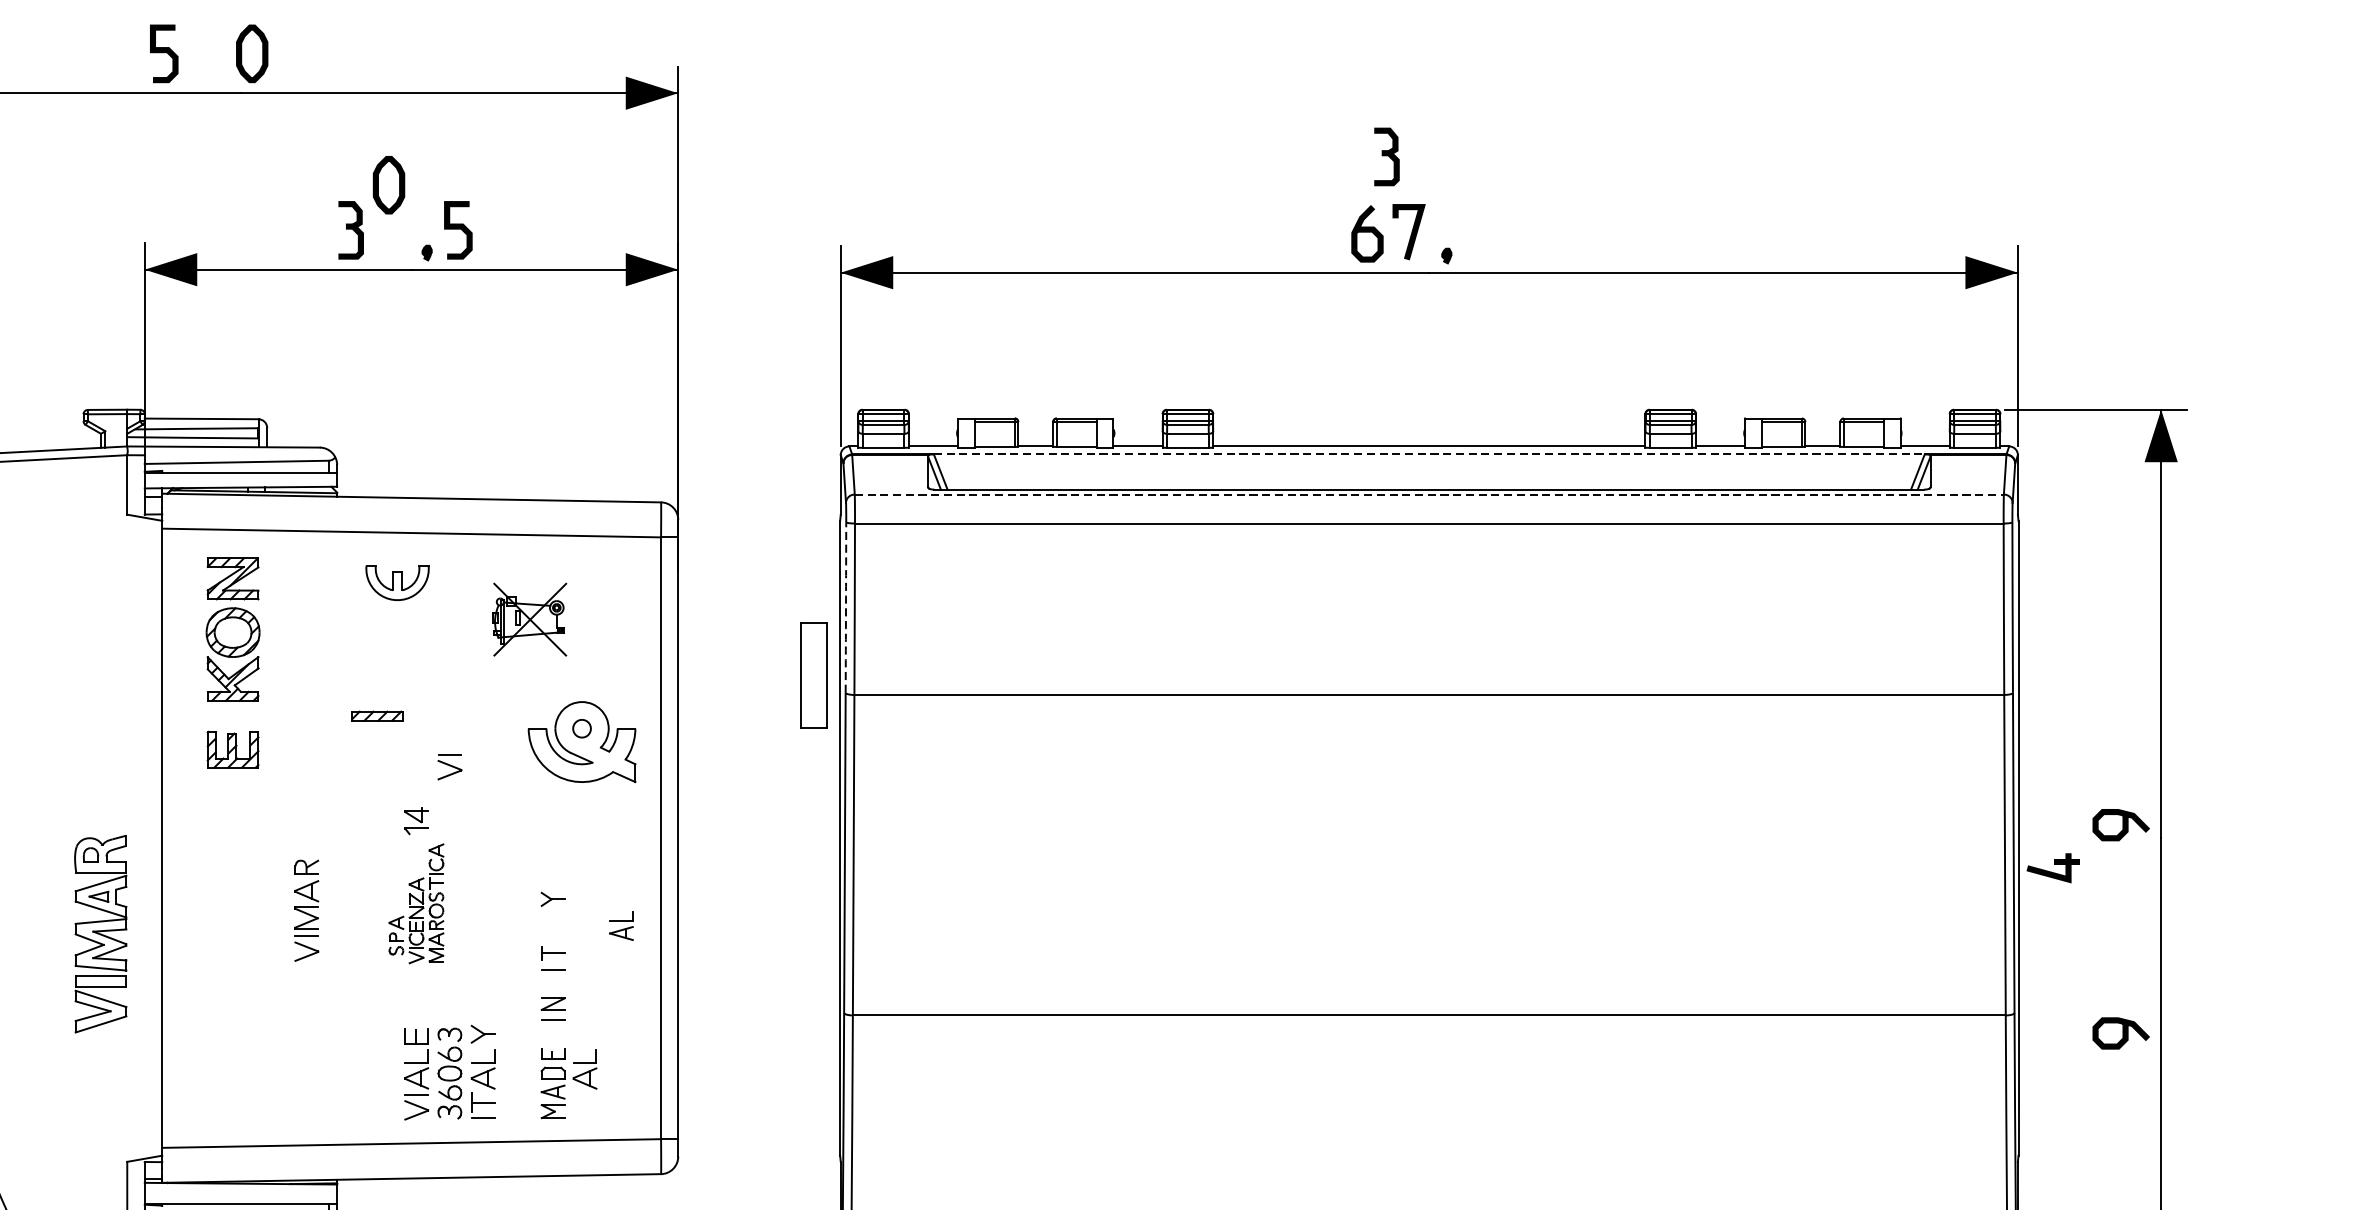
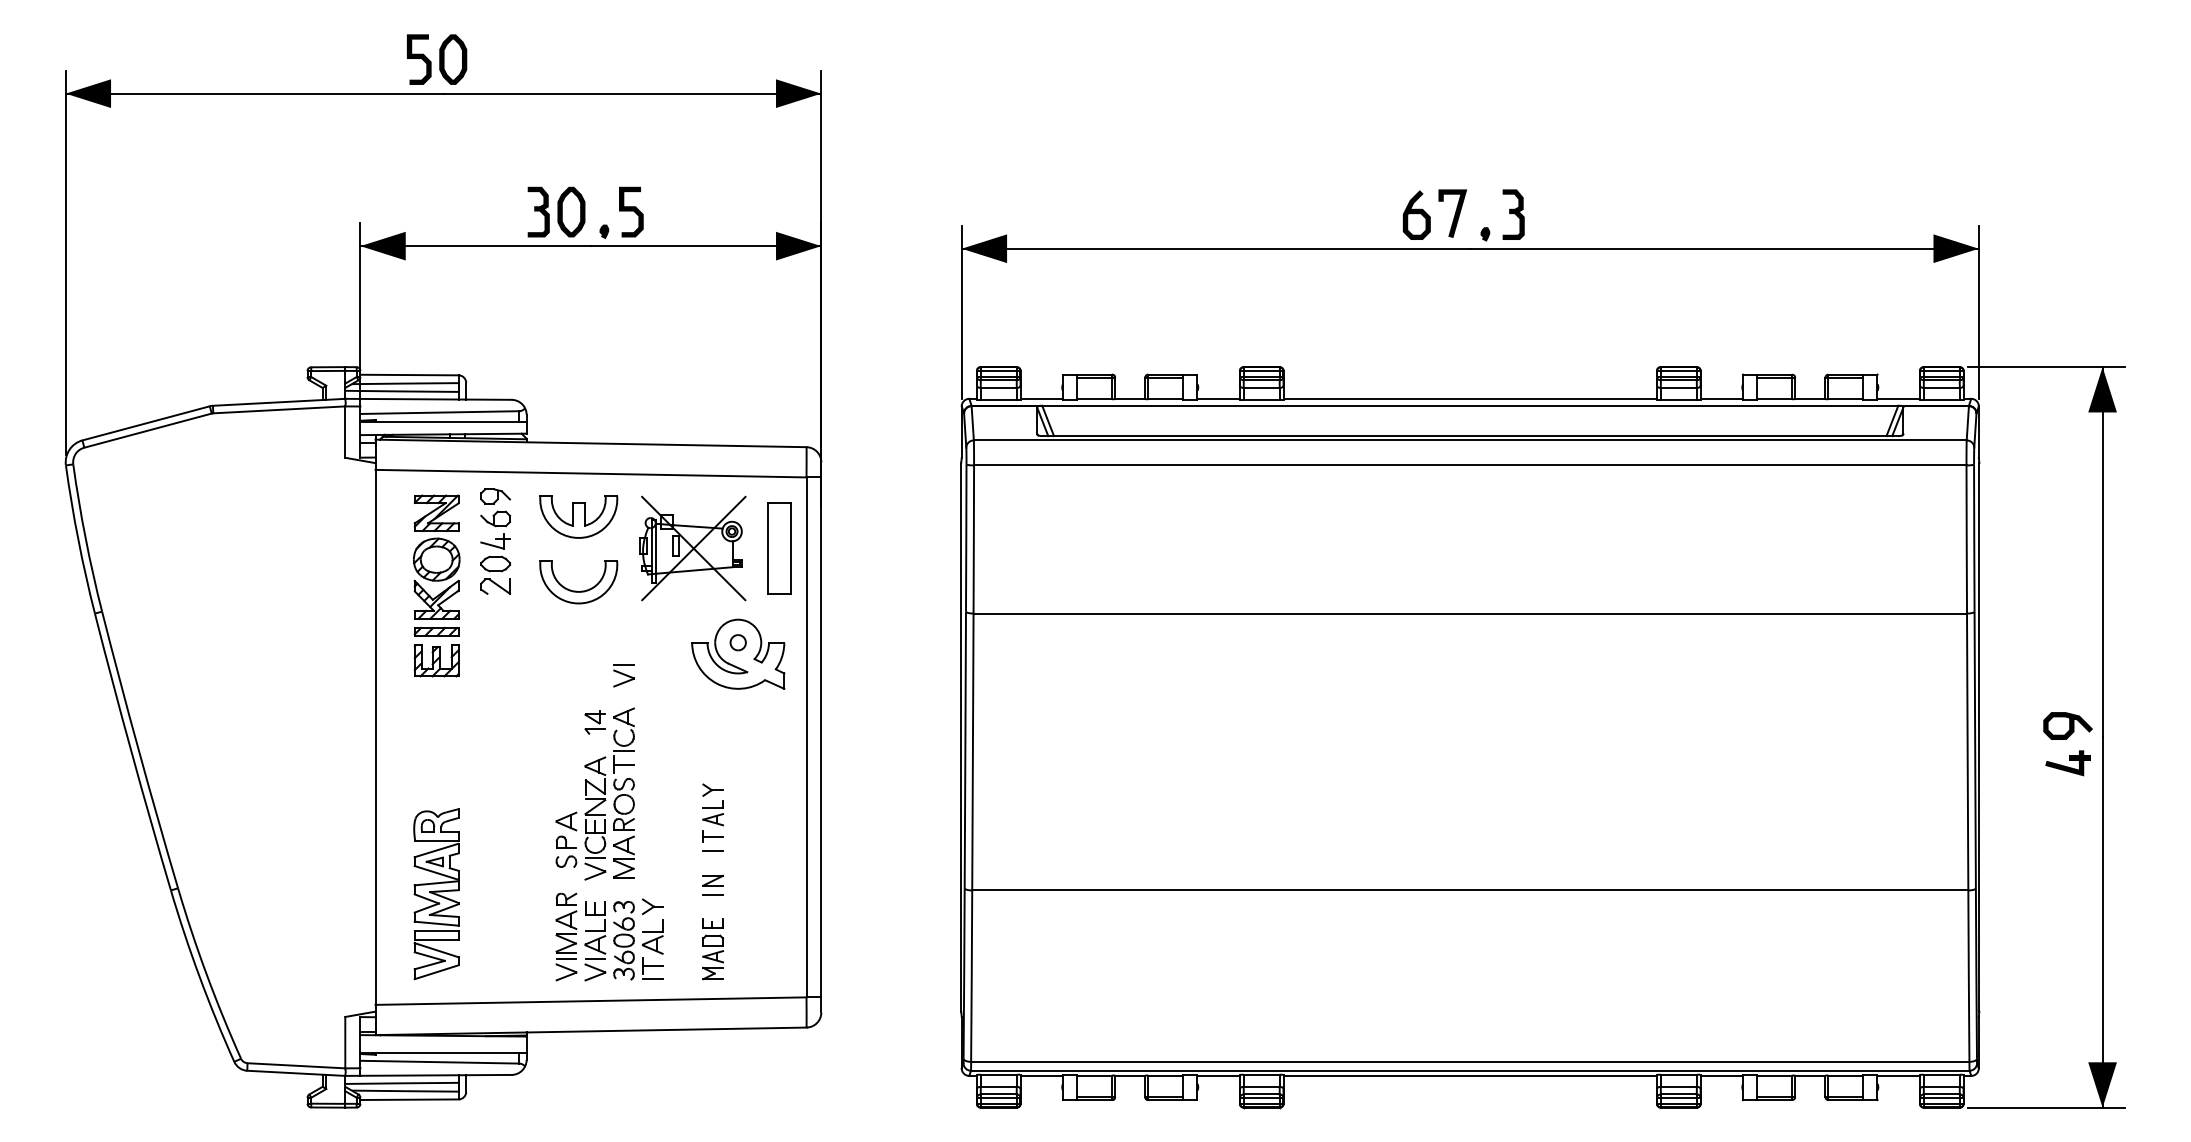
curve: (164, 52) -> (419, 58), moved
part: (1386, 156) -> (1513, 214), moved
part: (389, 184) -> (571, 211), moved
line: (1429, 454) -> (1470, 405), dashed -> solid
line: (1429, 494) -> (1470, 440), dashed -> solid
part: (397, 582) -> (578, 516), size x1.43
arc: (846, 608) -> (966, 538), dashed -> solid
part: (301, 611) -> (495, 541), added
part: (529, 619) -> (692, 548), size x1.67
part: (394, 668) -> (576, 590), added
part: (813, 675) -> (779, 548), moved
part: (377, 715) -> (436, 631), moved
part: (2052, 868) -> (2067, 763), moved
part: (415, 903) -> (594, 793), size x1.67
part: (306, 910) -> (566, 936), moved
part: (621, 926) -> (713, 813), moved
part: (100, 934) -> (436, 894), moved
curve: (2122, 1032) -> (2069, 905), removed
part: (584, 1068) -> (740, 936), removed

